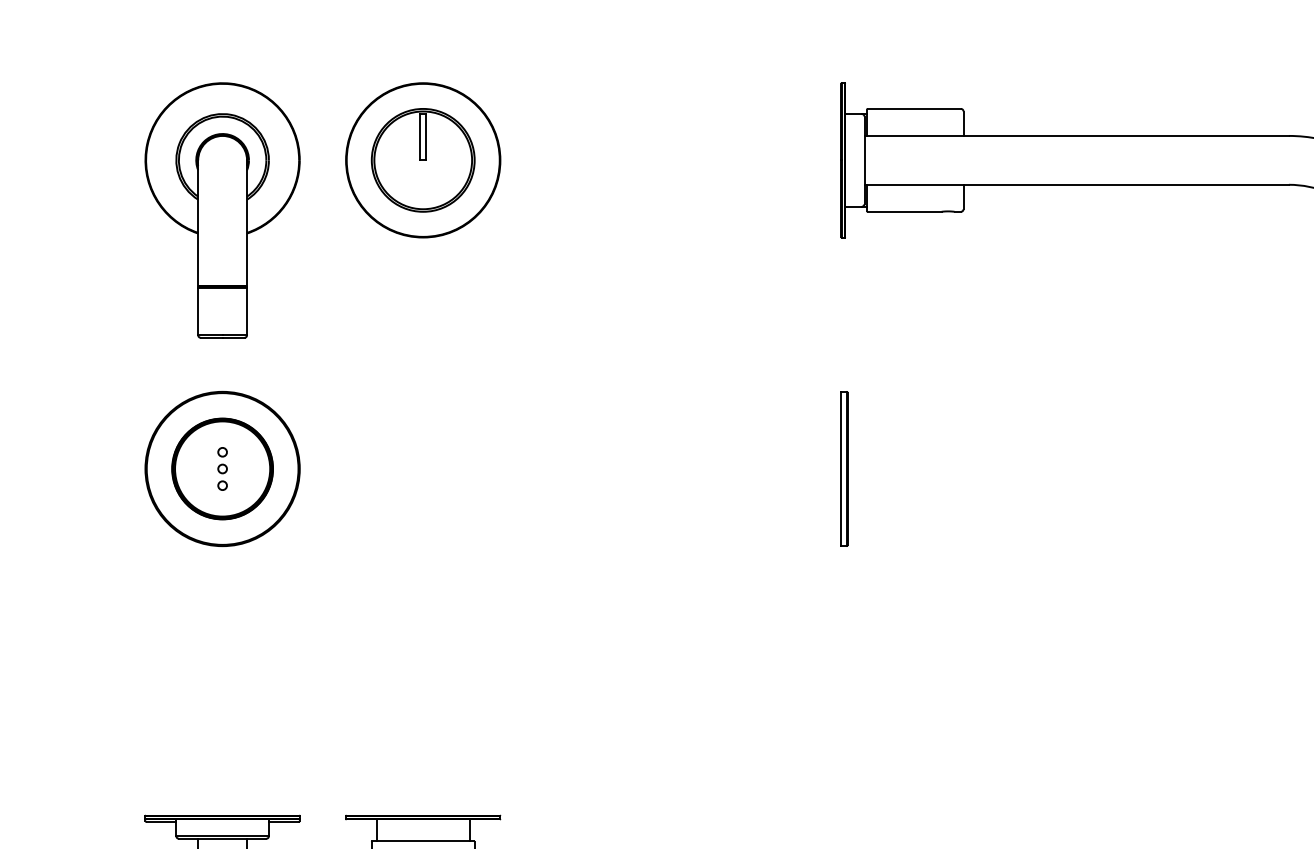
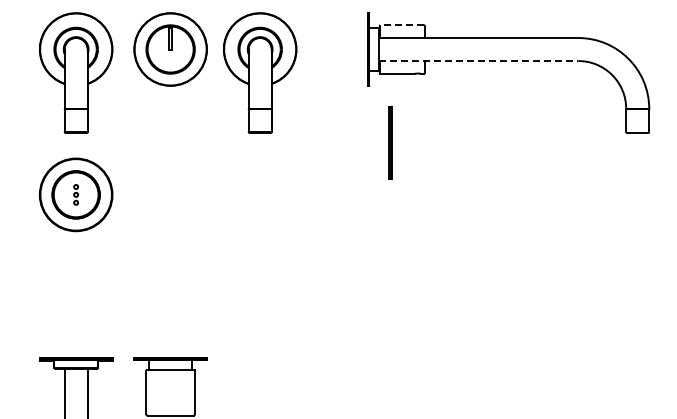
line: (913, 109) -> (401, 25), solid -> dashed
line: (1076, 185) -> (478, 61), solid -> dashed
part: (614, 209) -> (260, 72), added
line: (845, 468) -> (390, 142), moved

